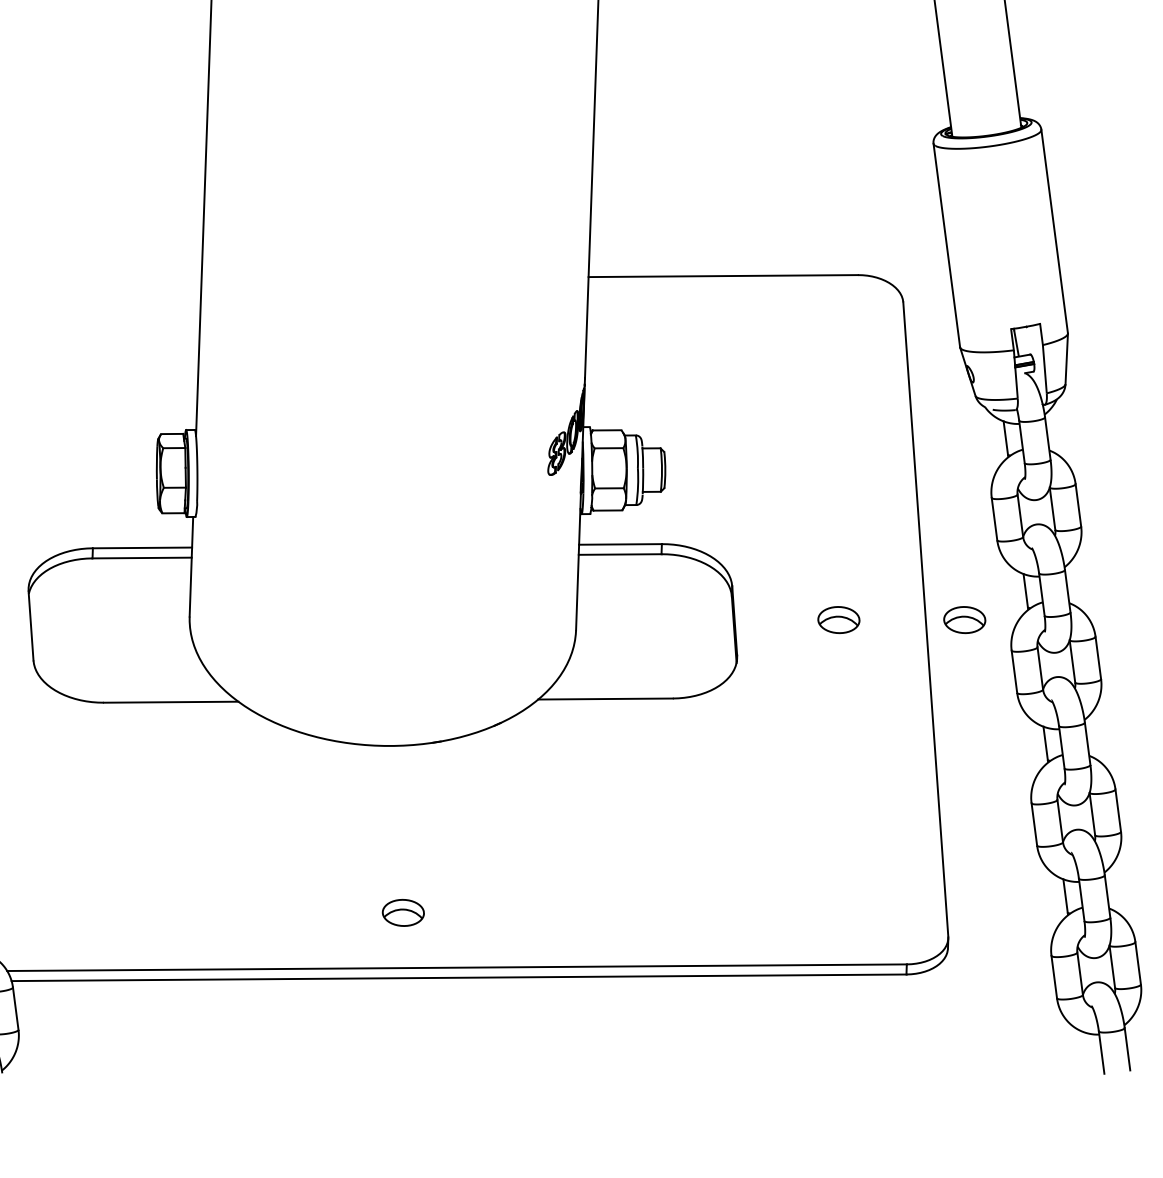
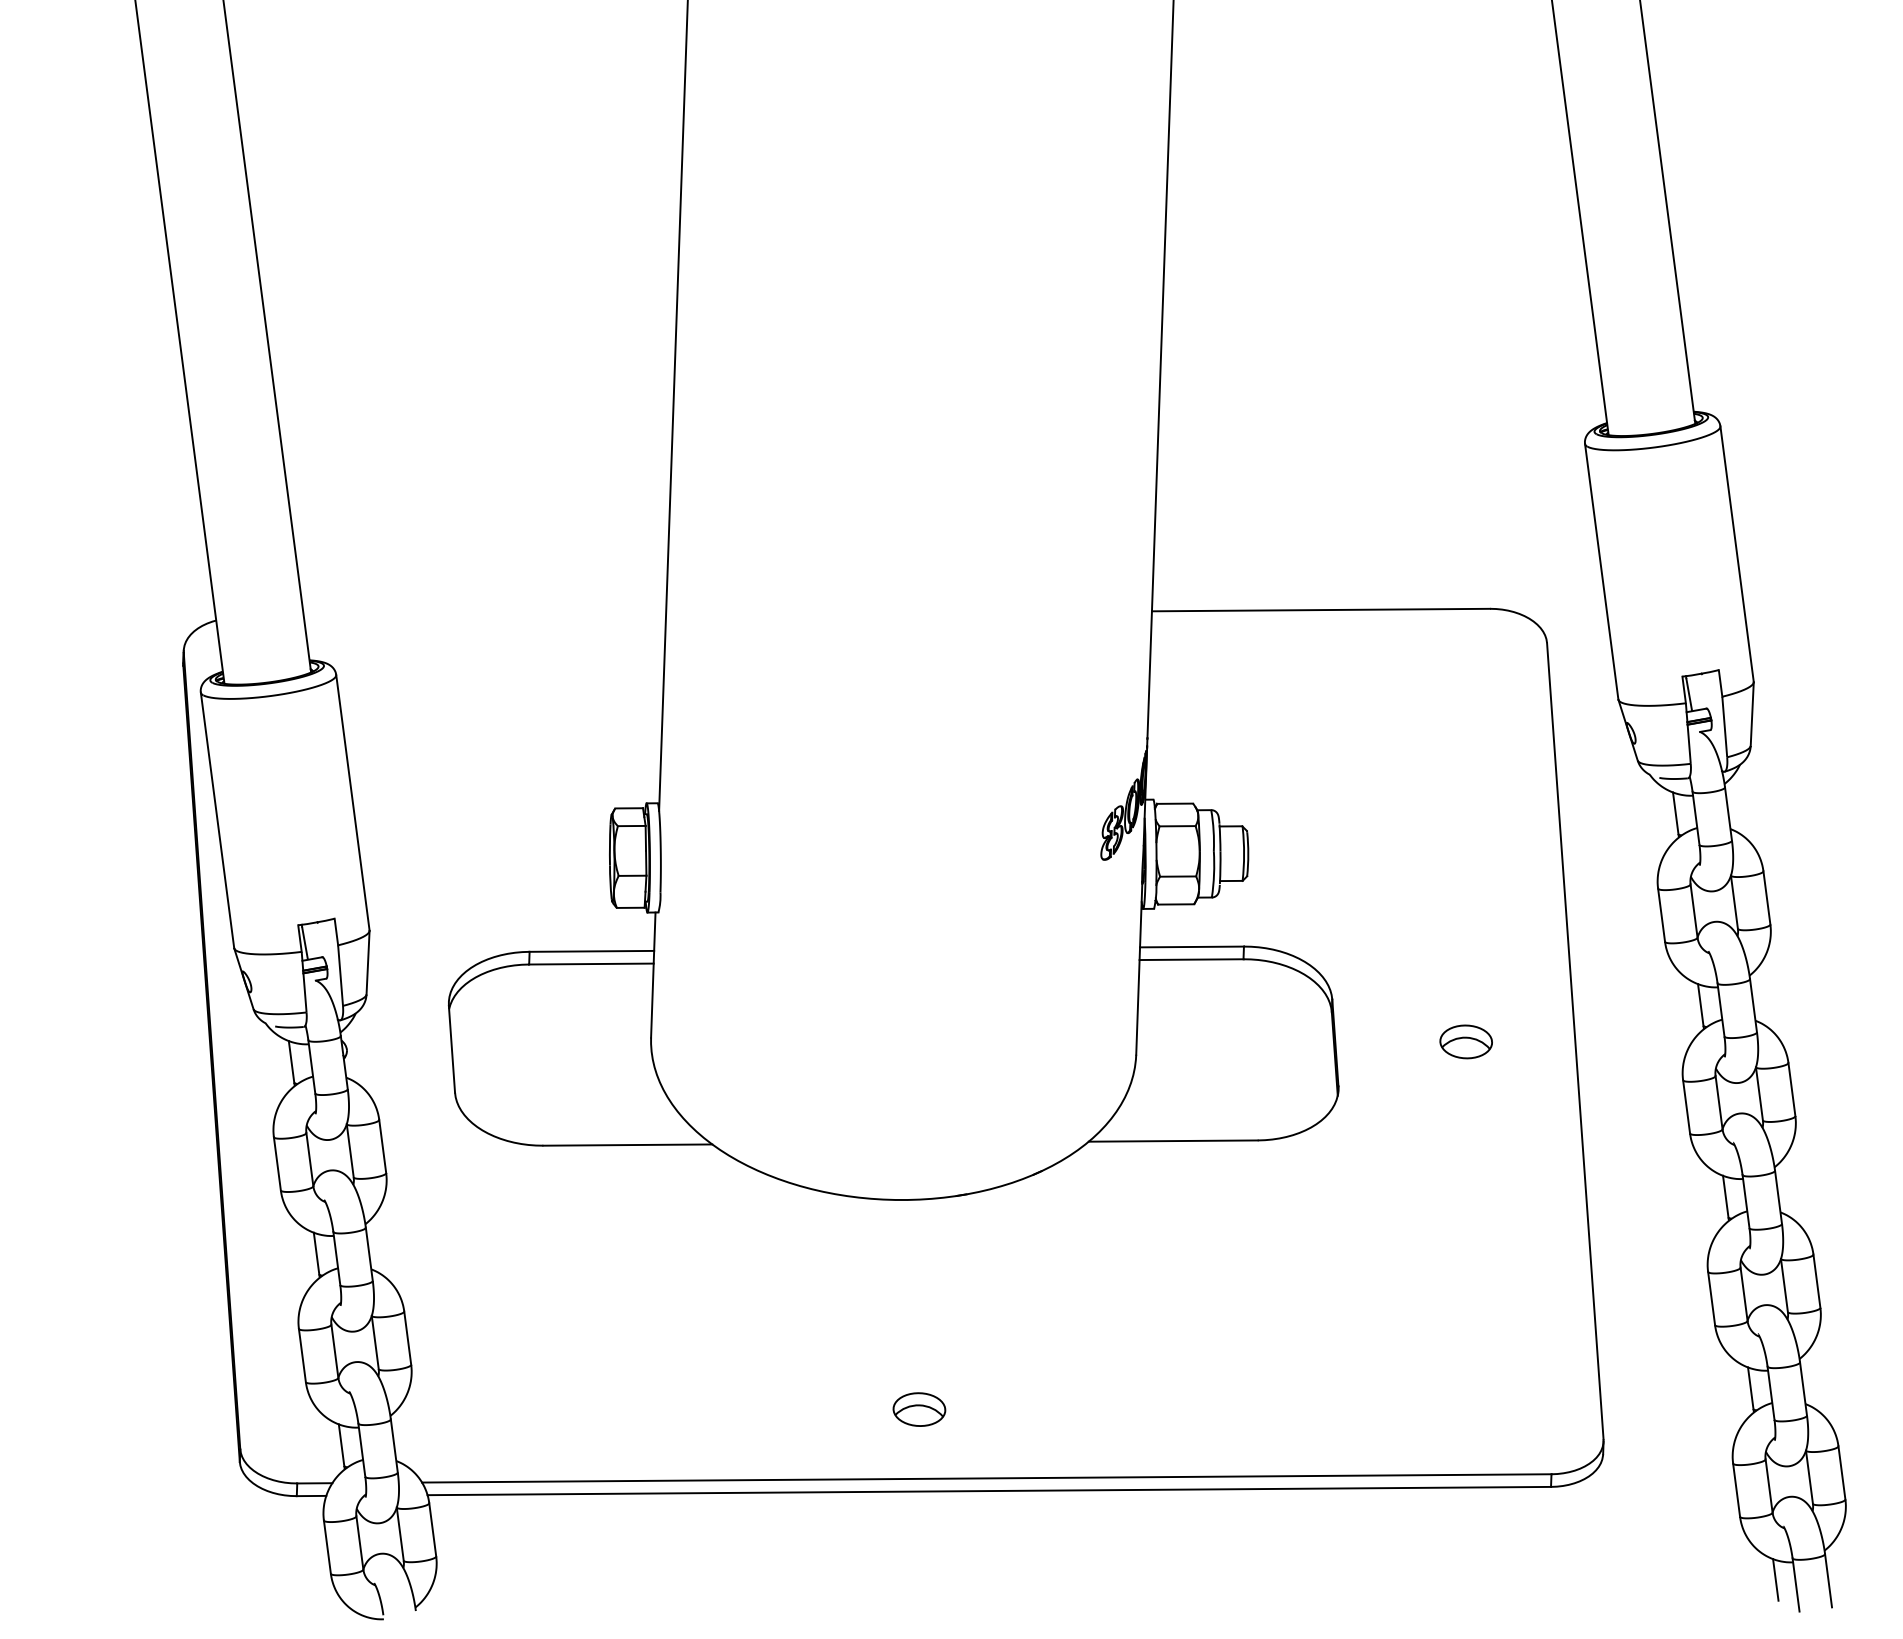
part: (964, 619) -> (1623, 1041), removed
line: (1085, 1048) -> (1775, 1579), added

